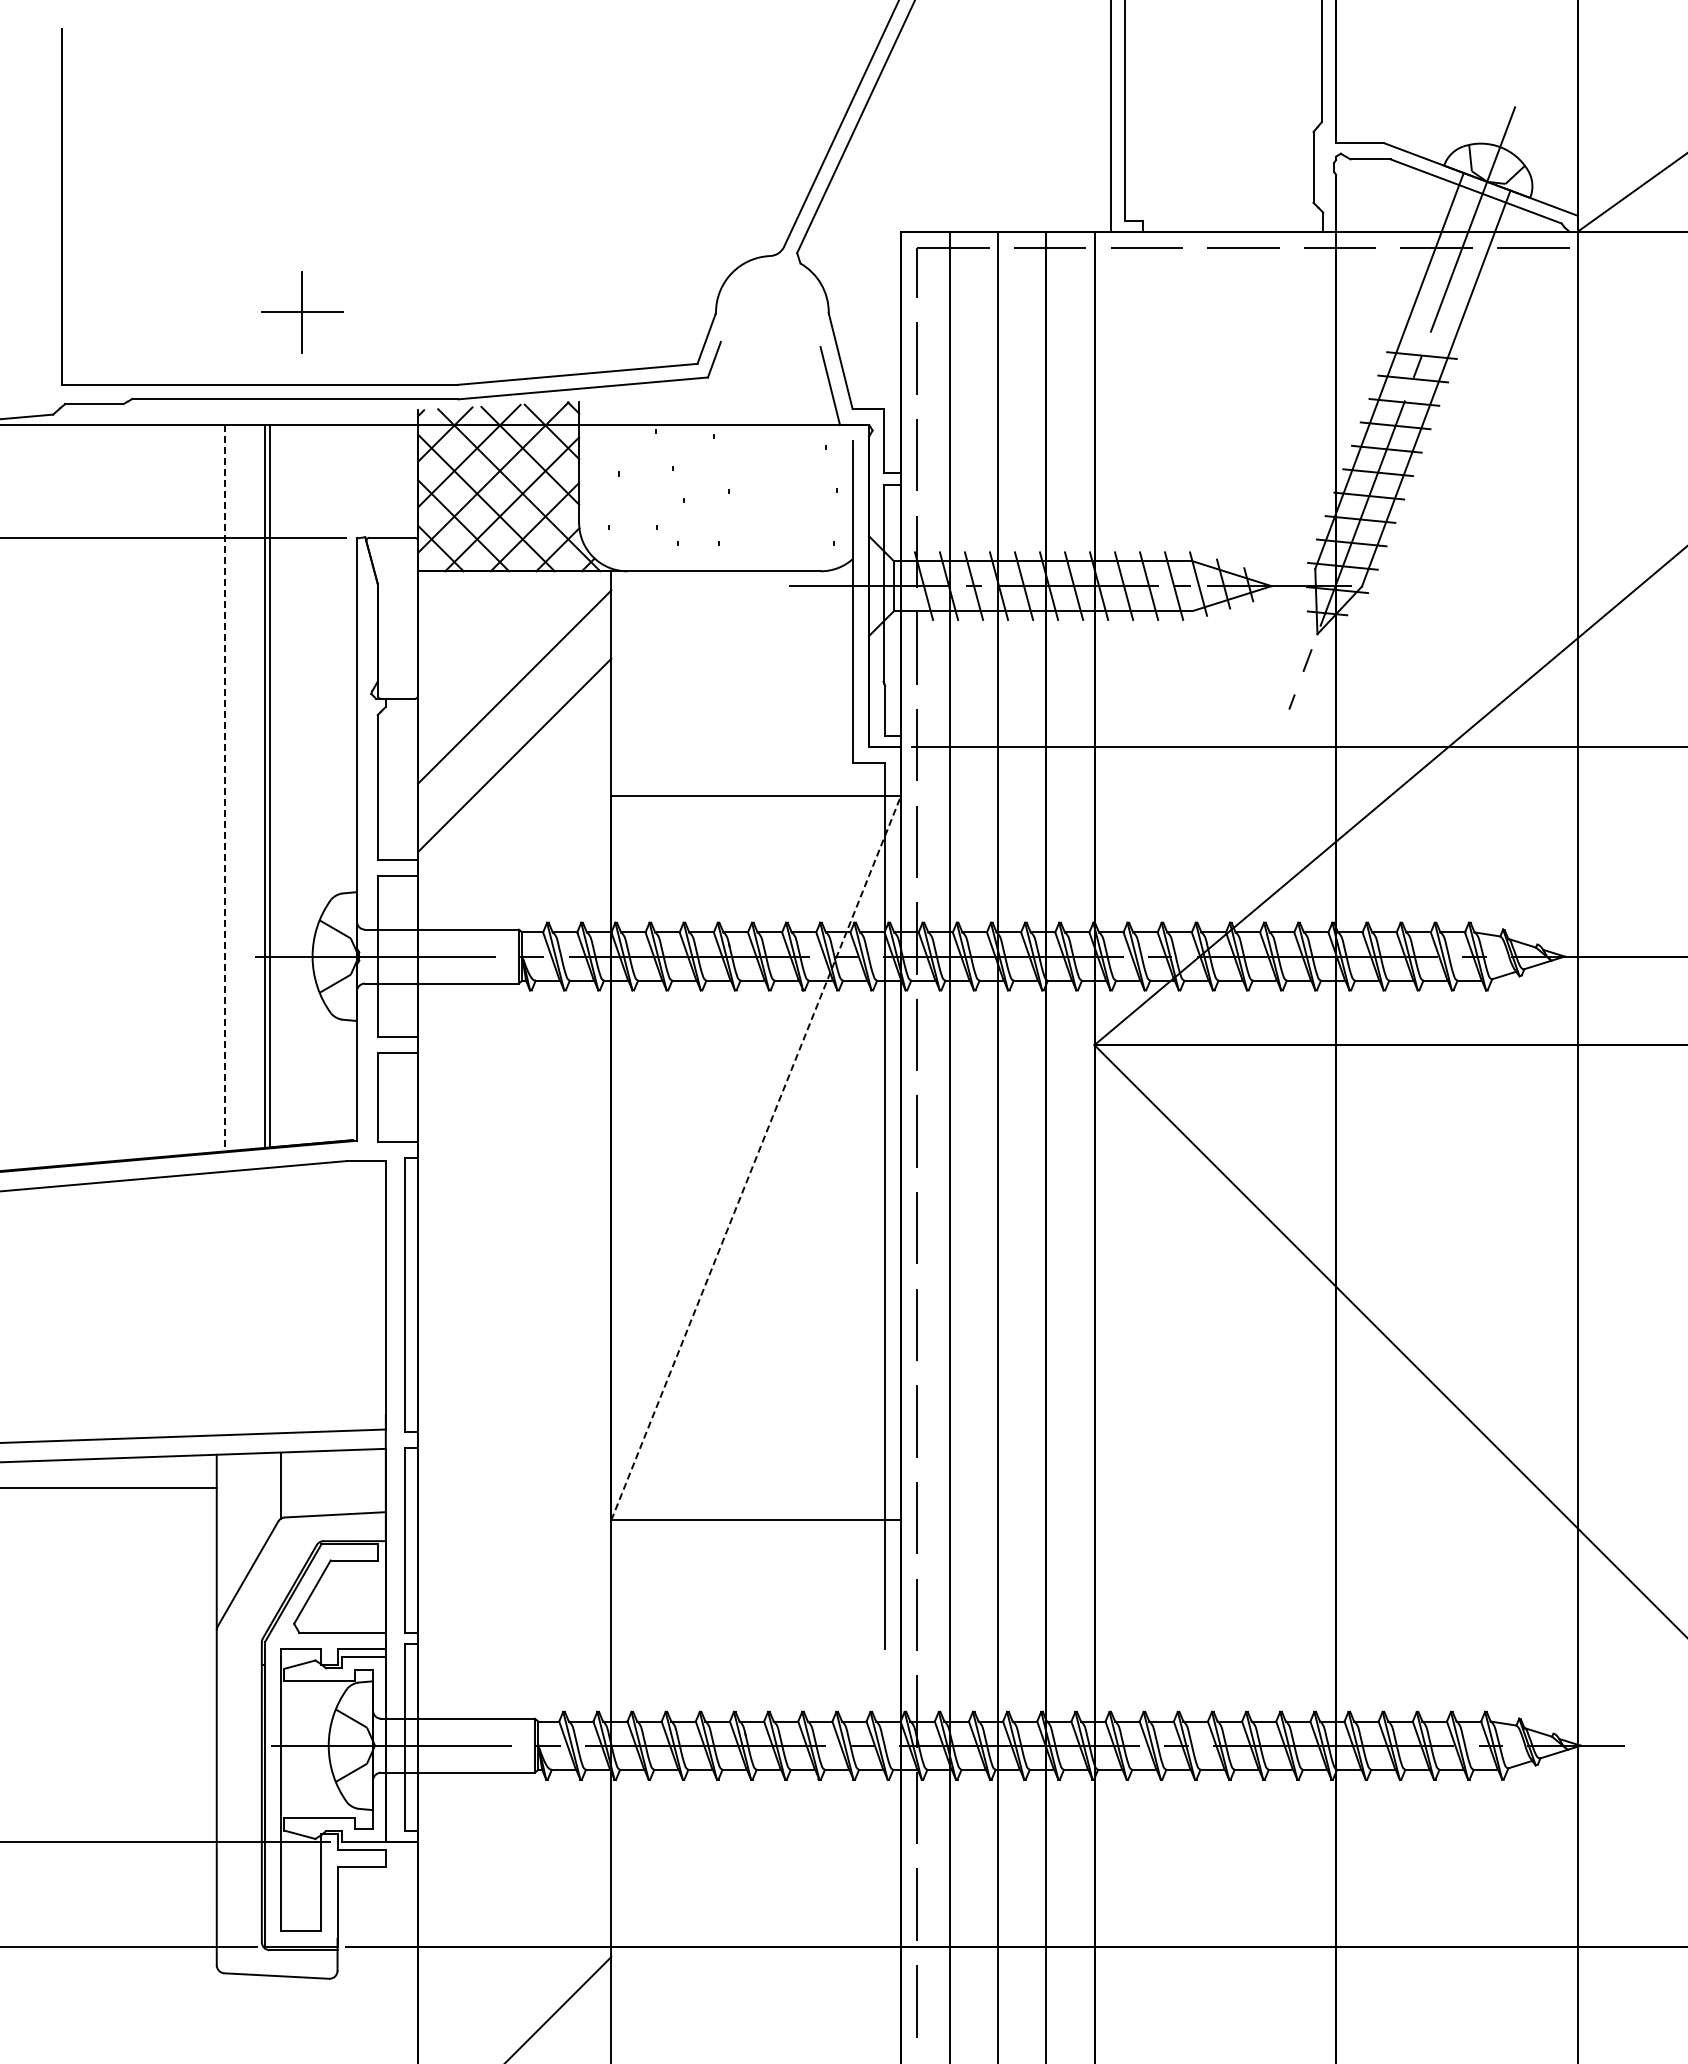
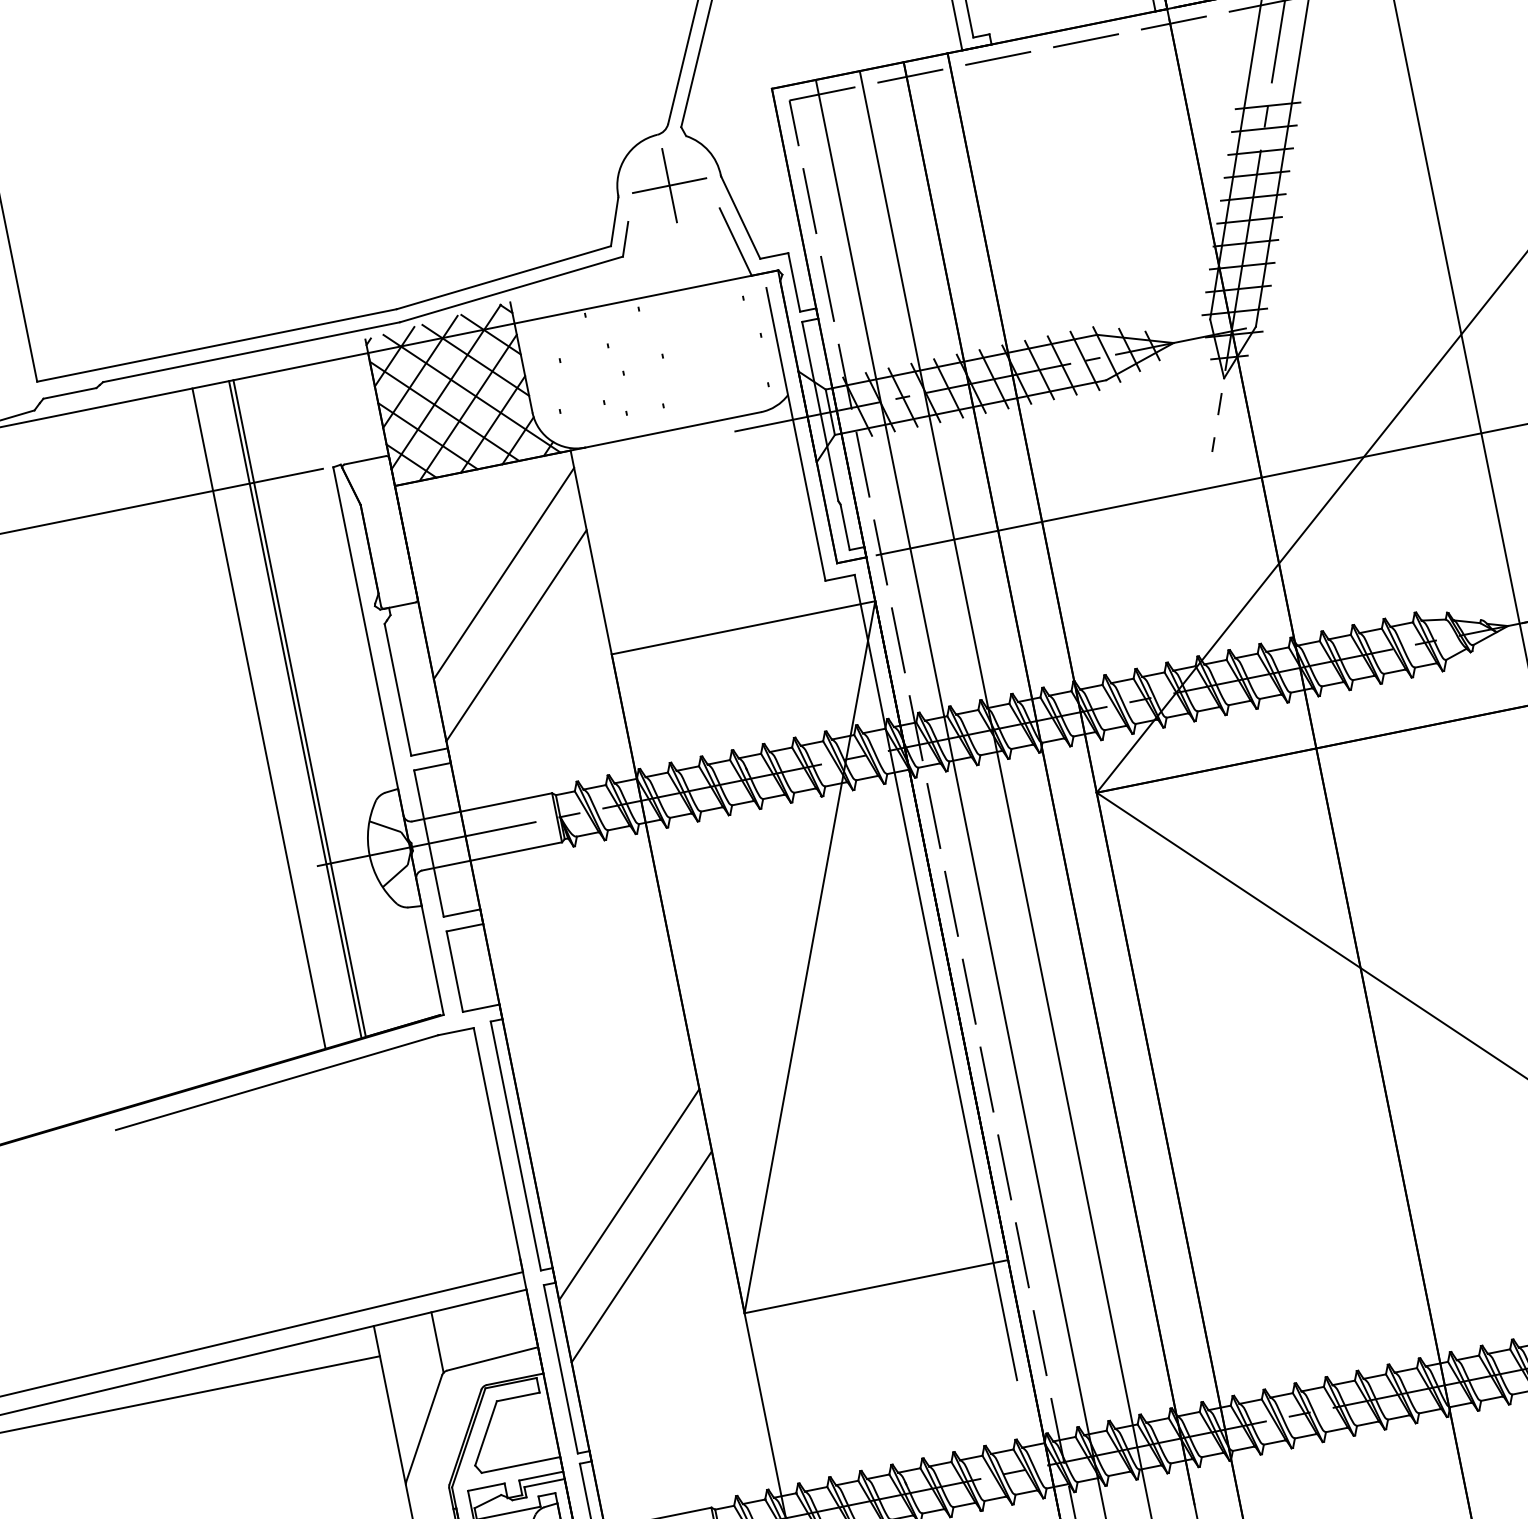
part: (302, 312) -> (669, 185), moved
line: (224, 788) -> (258, 718), dashed -> solid
line: (756, 1157) -> (810, 956), dashed -> solid
line: (514, 1370) -> (629, 1194), added
line: (514, 1438) -> (641, 1256), added

